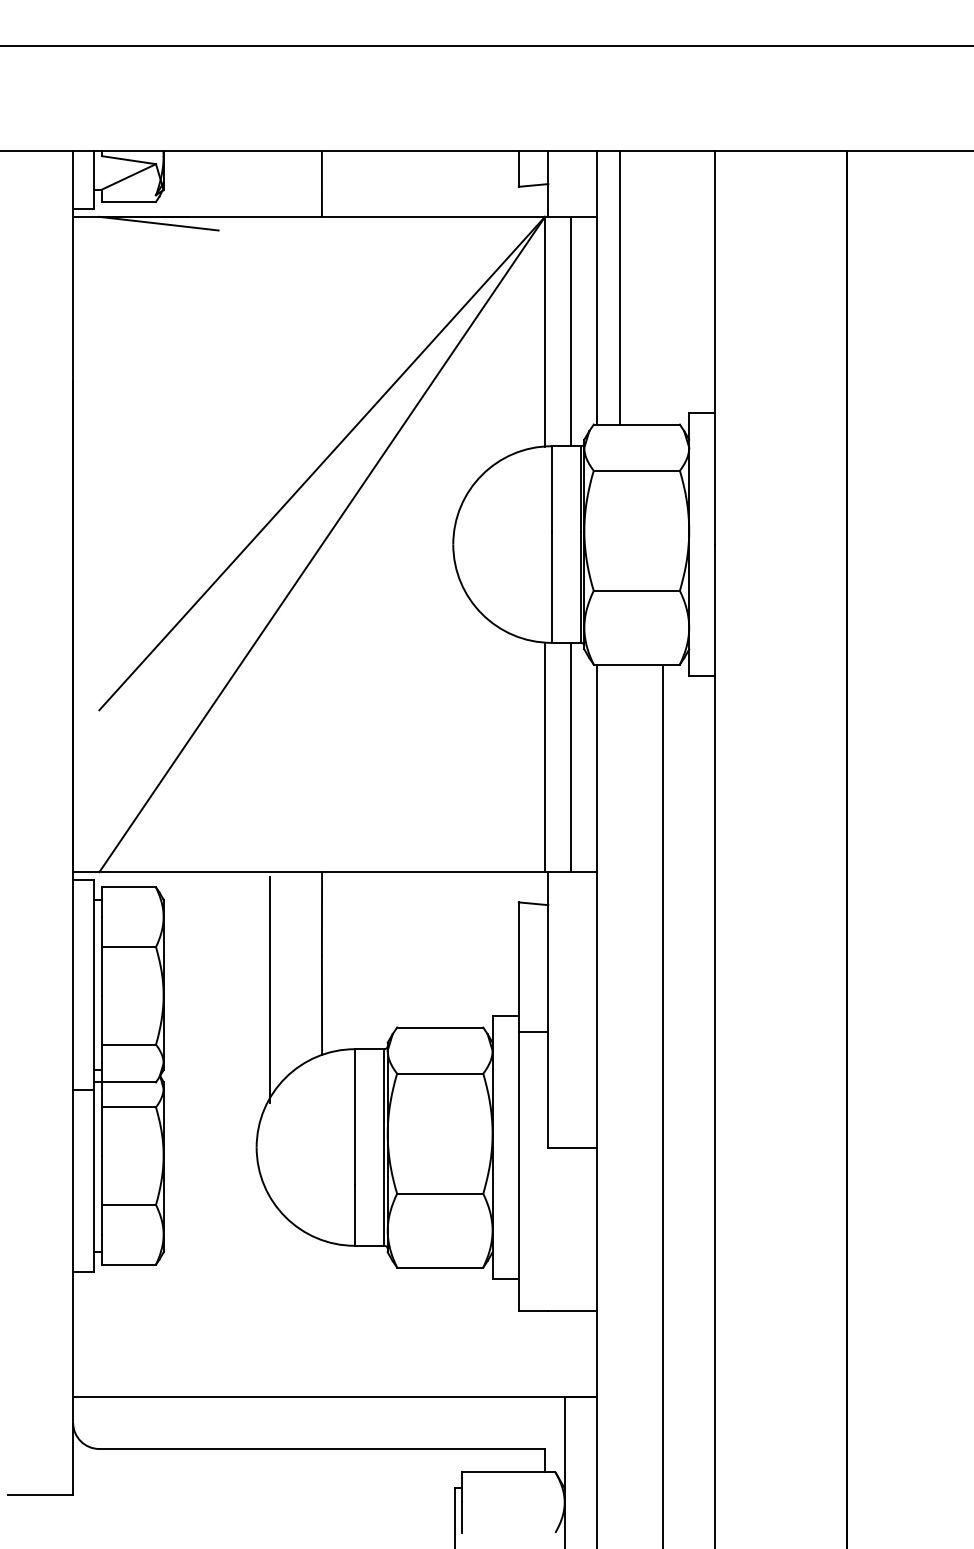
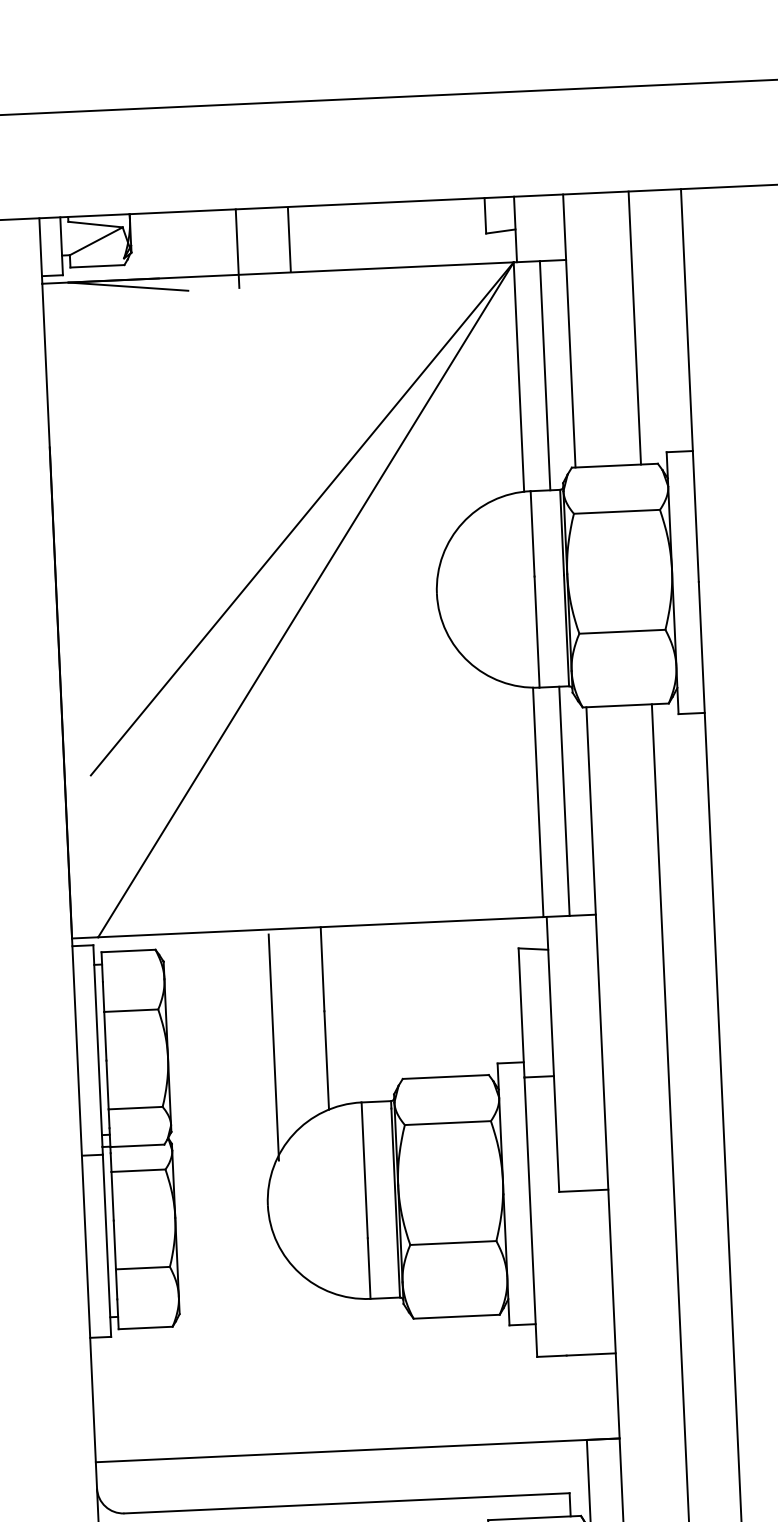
line: (269, 190) -> (237, 248), added
line: (620, 287) -> (635, 327), moved

